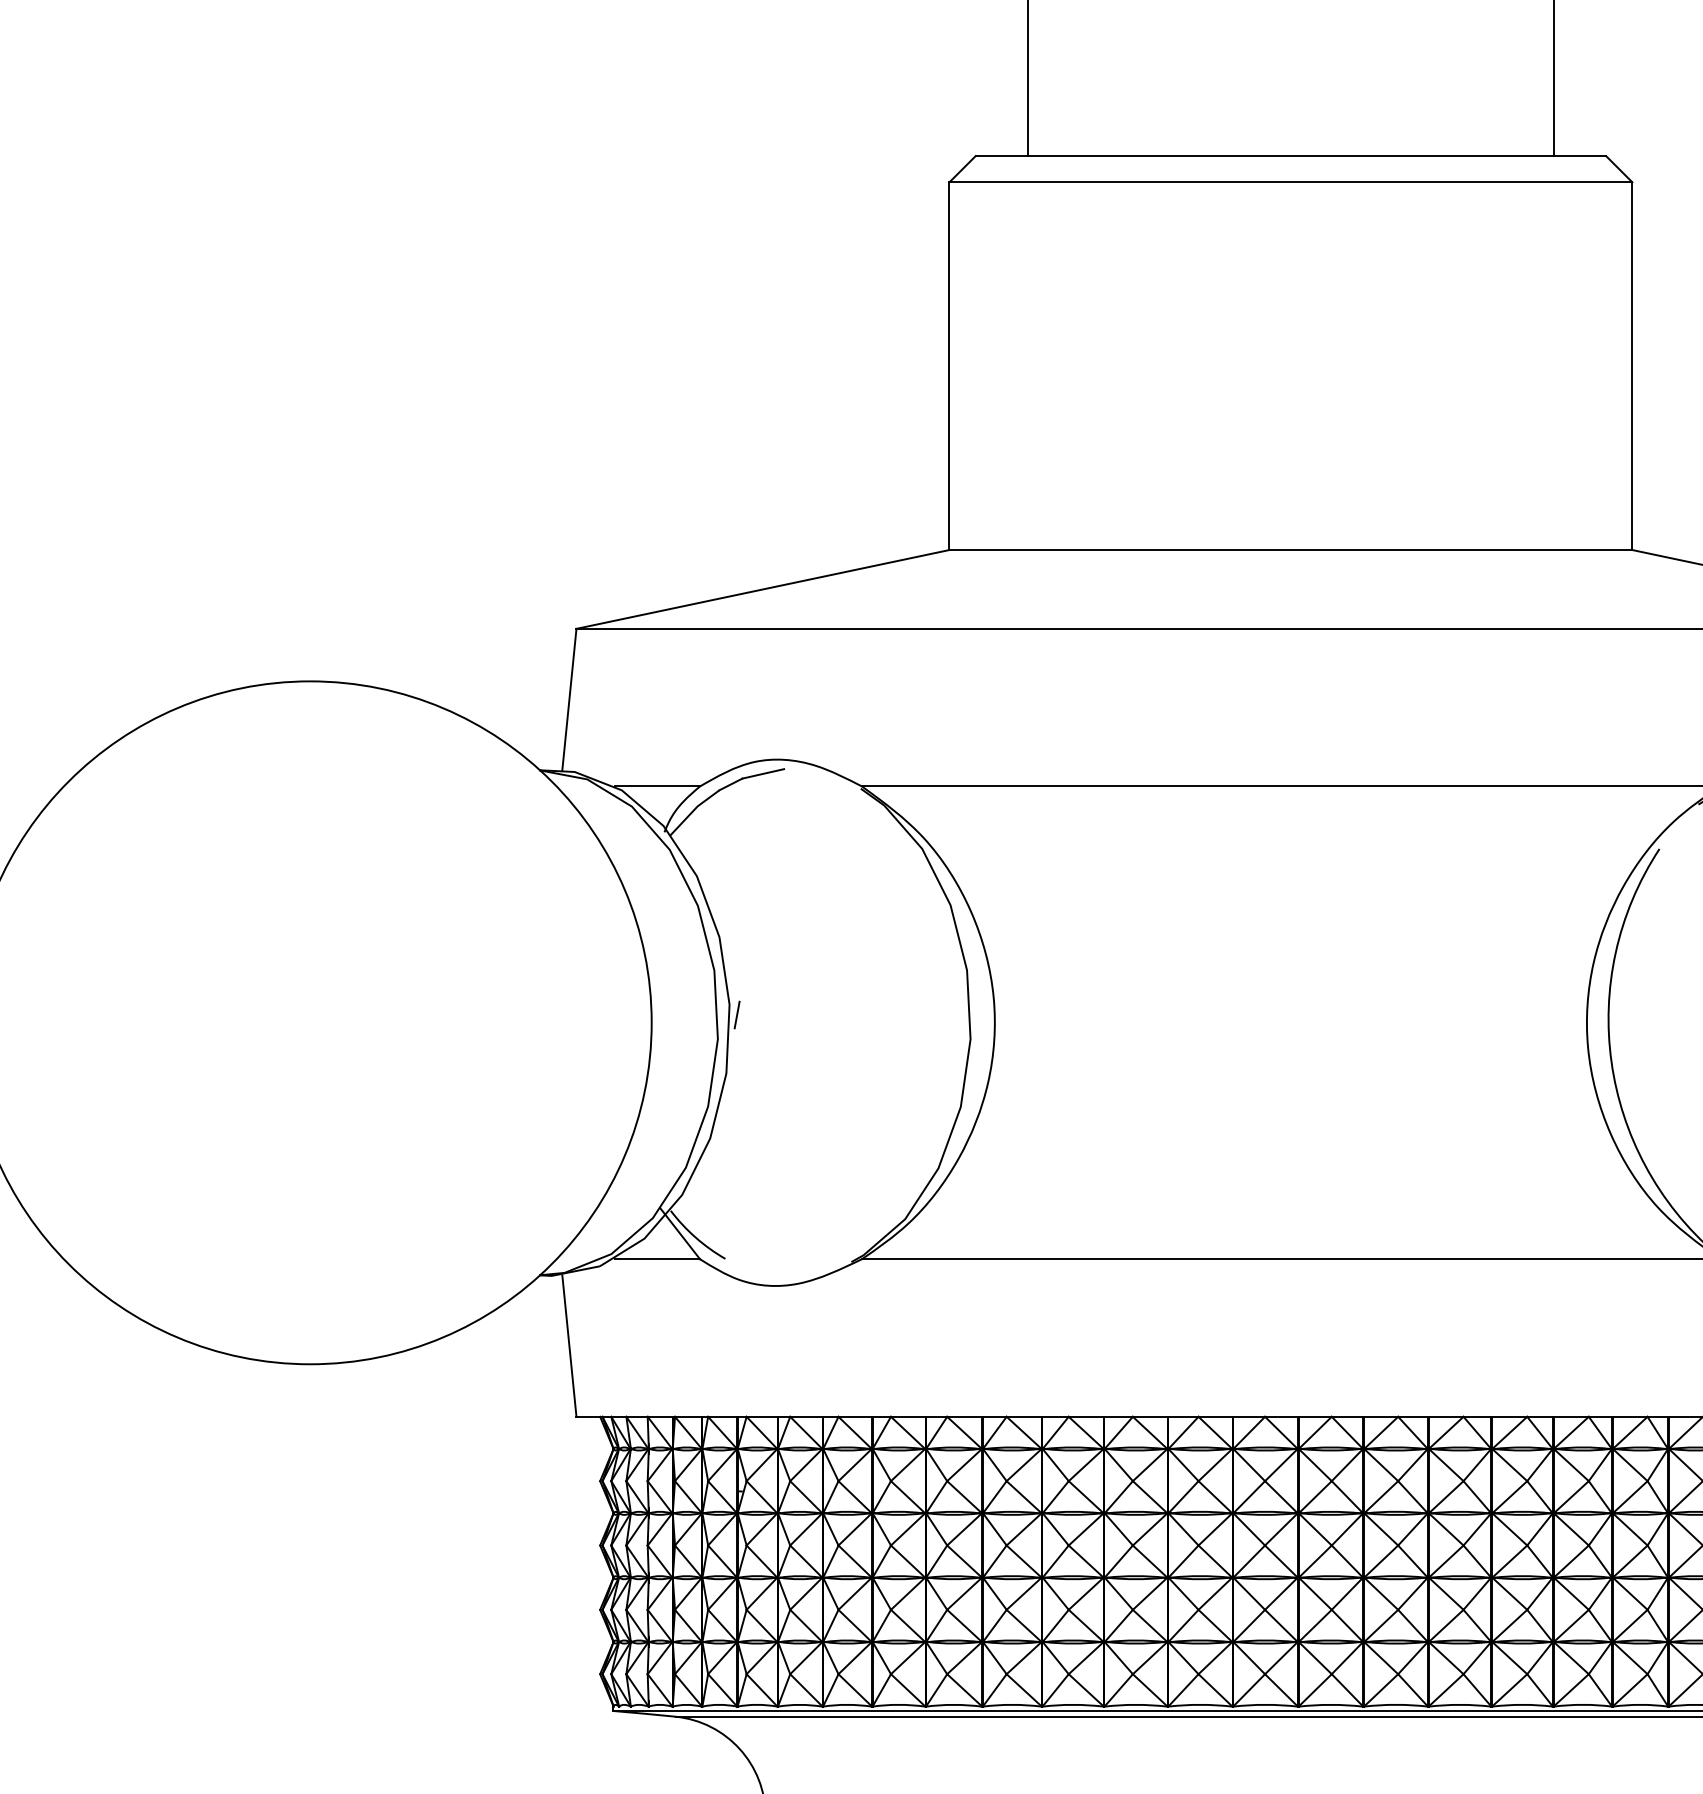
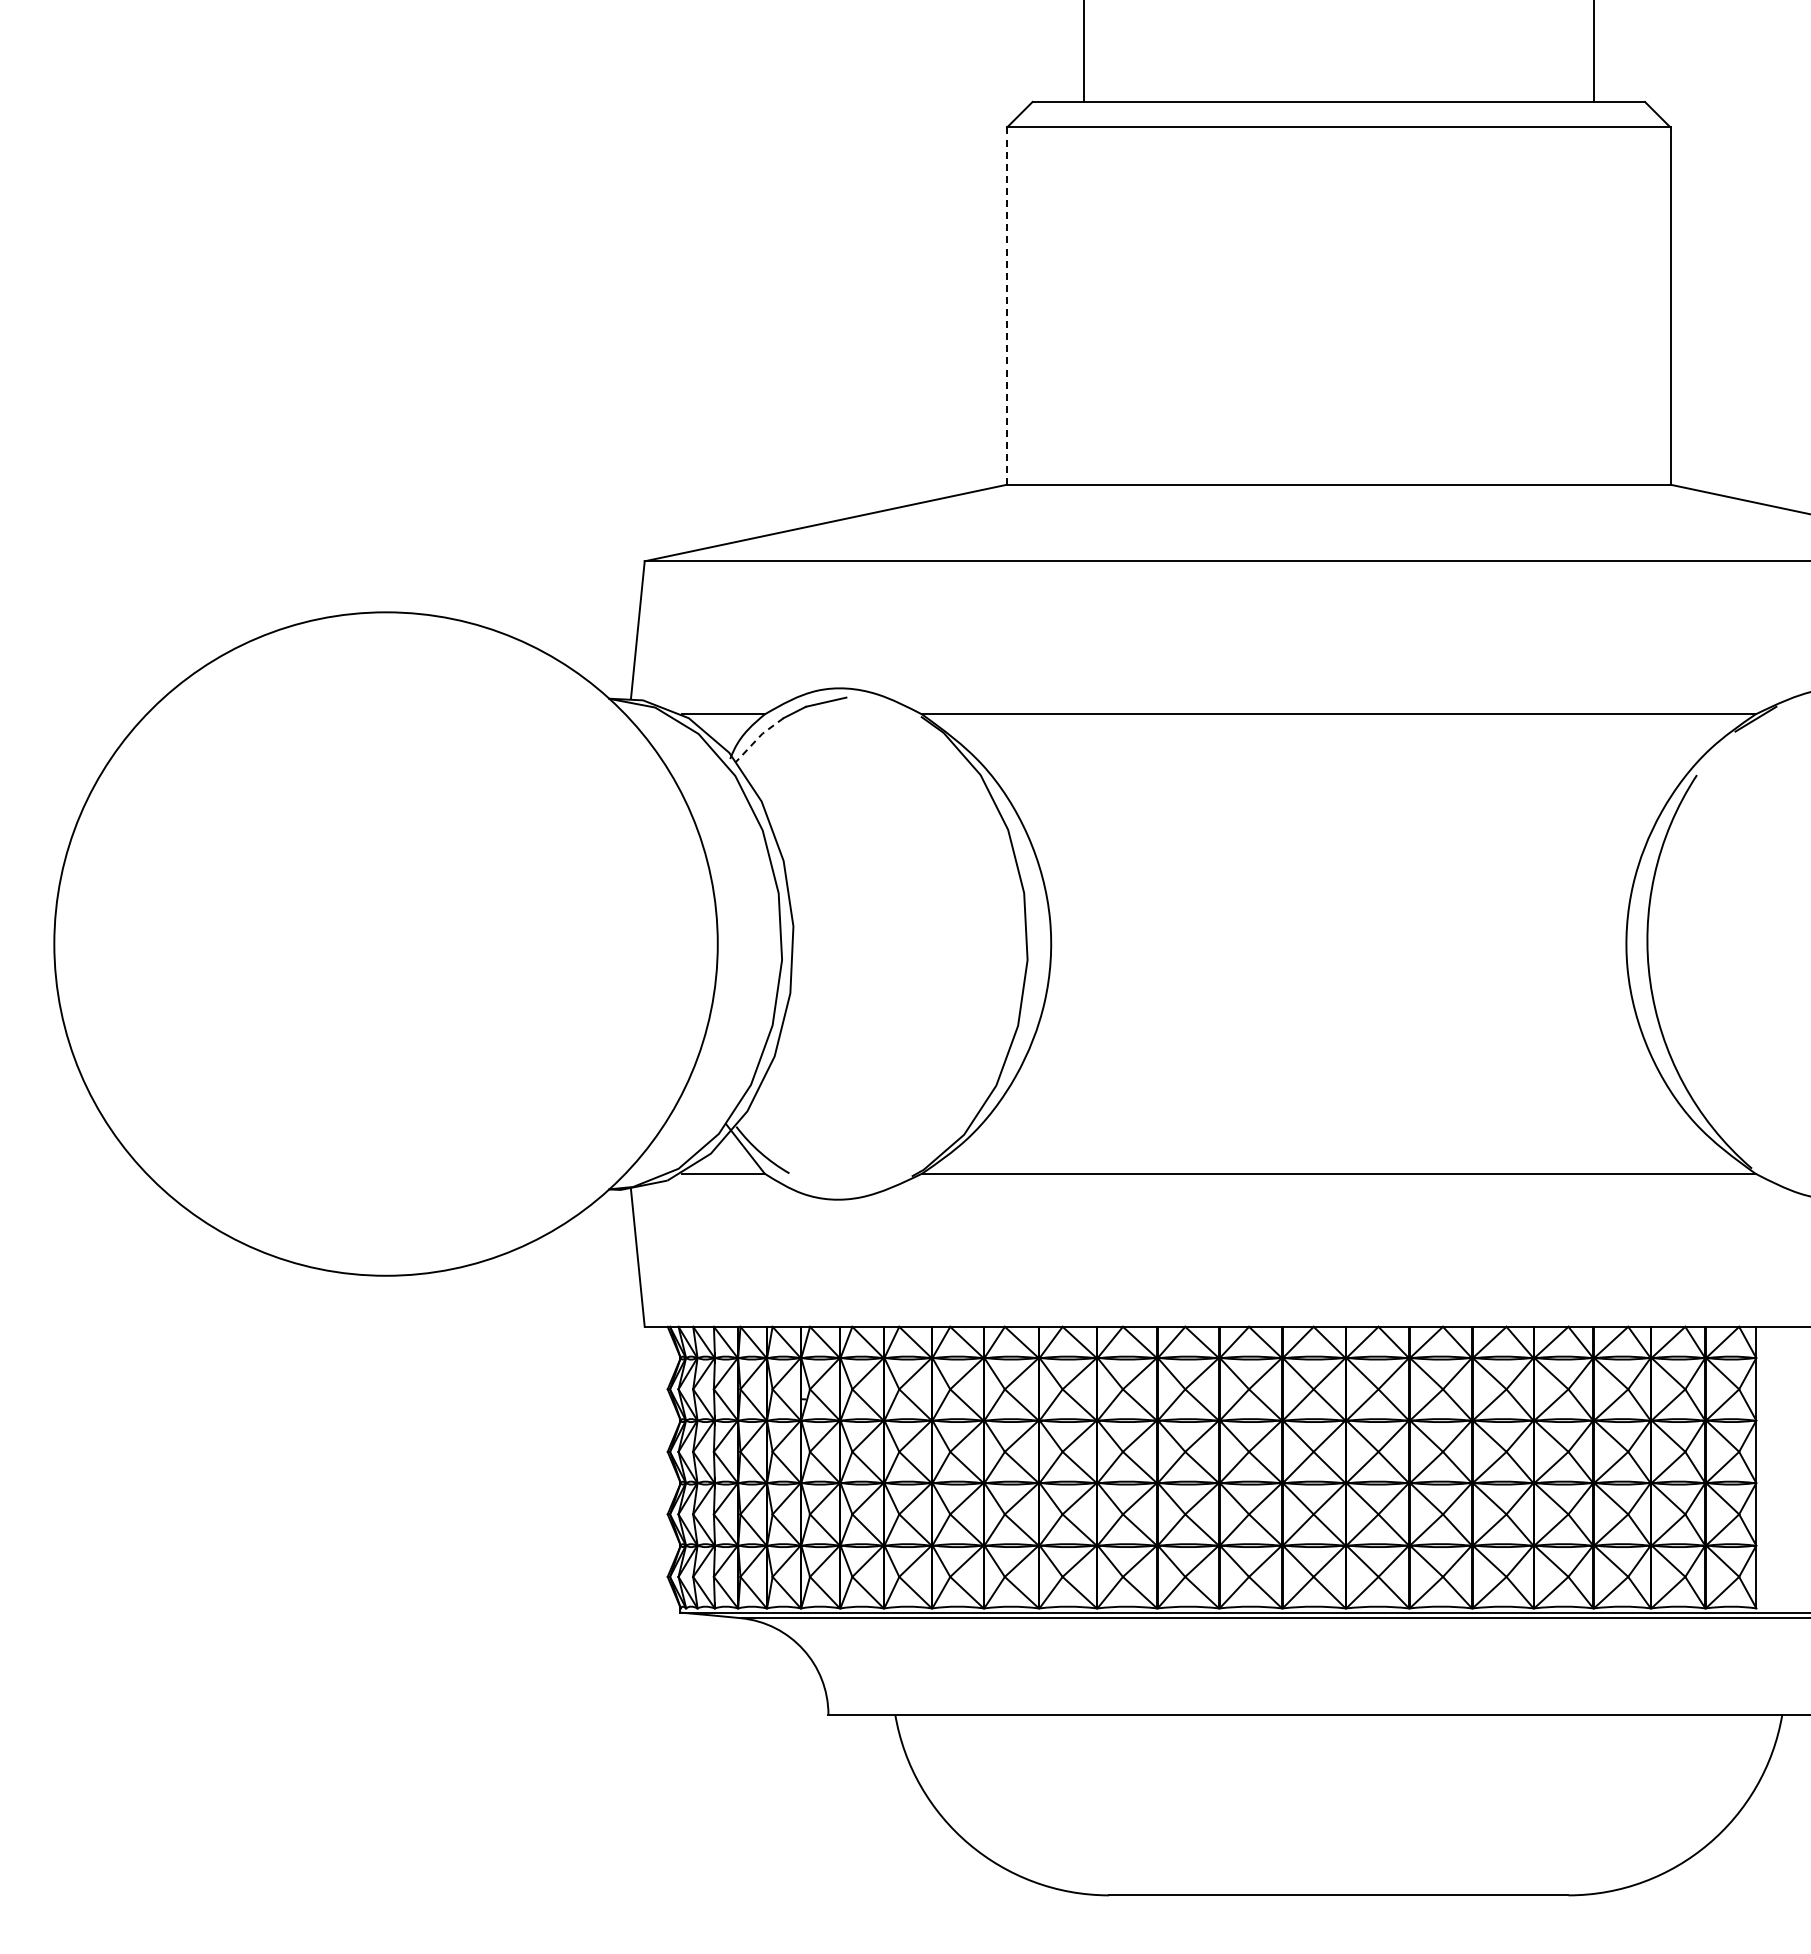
line: (949, 366) -> (1007, 306), solid -> dashed
line: (693, 811) -> (758, 738), solid -> dashed
line: (736, 1015) -> (800, 936), removed

